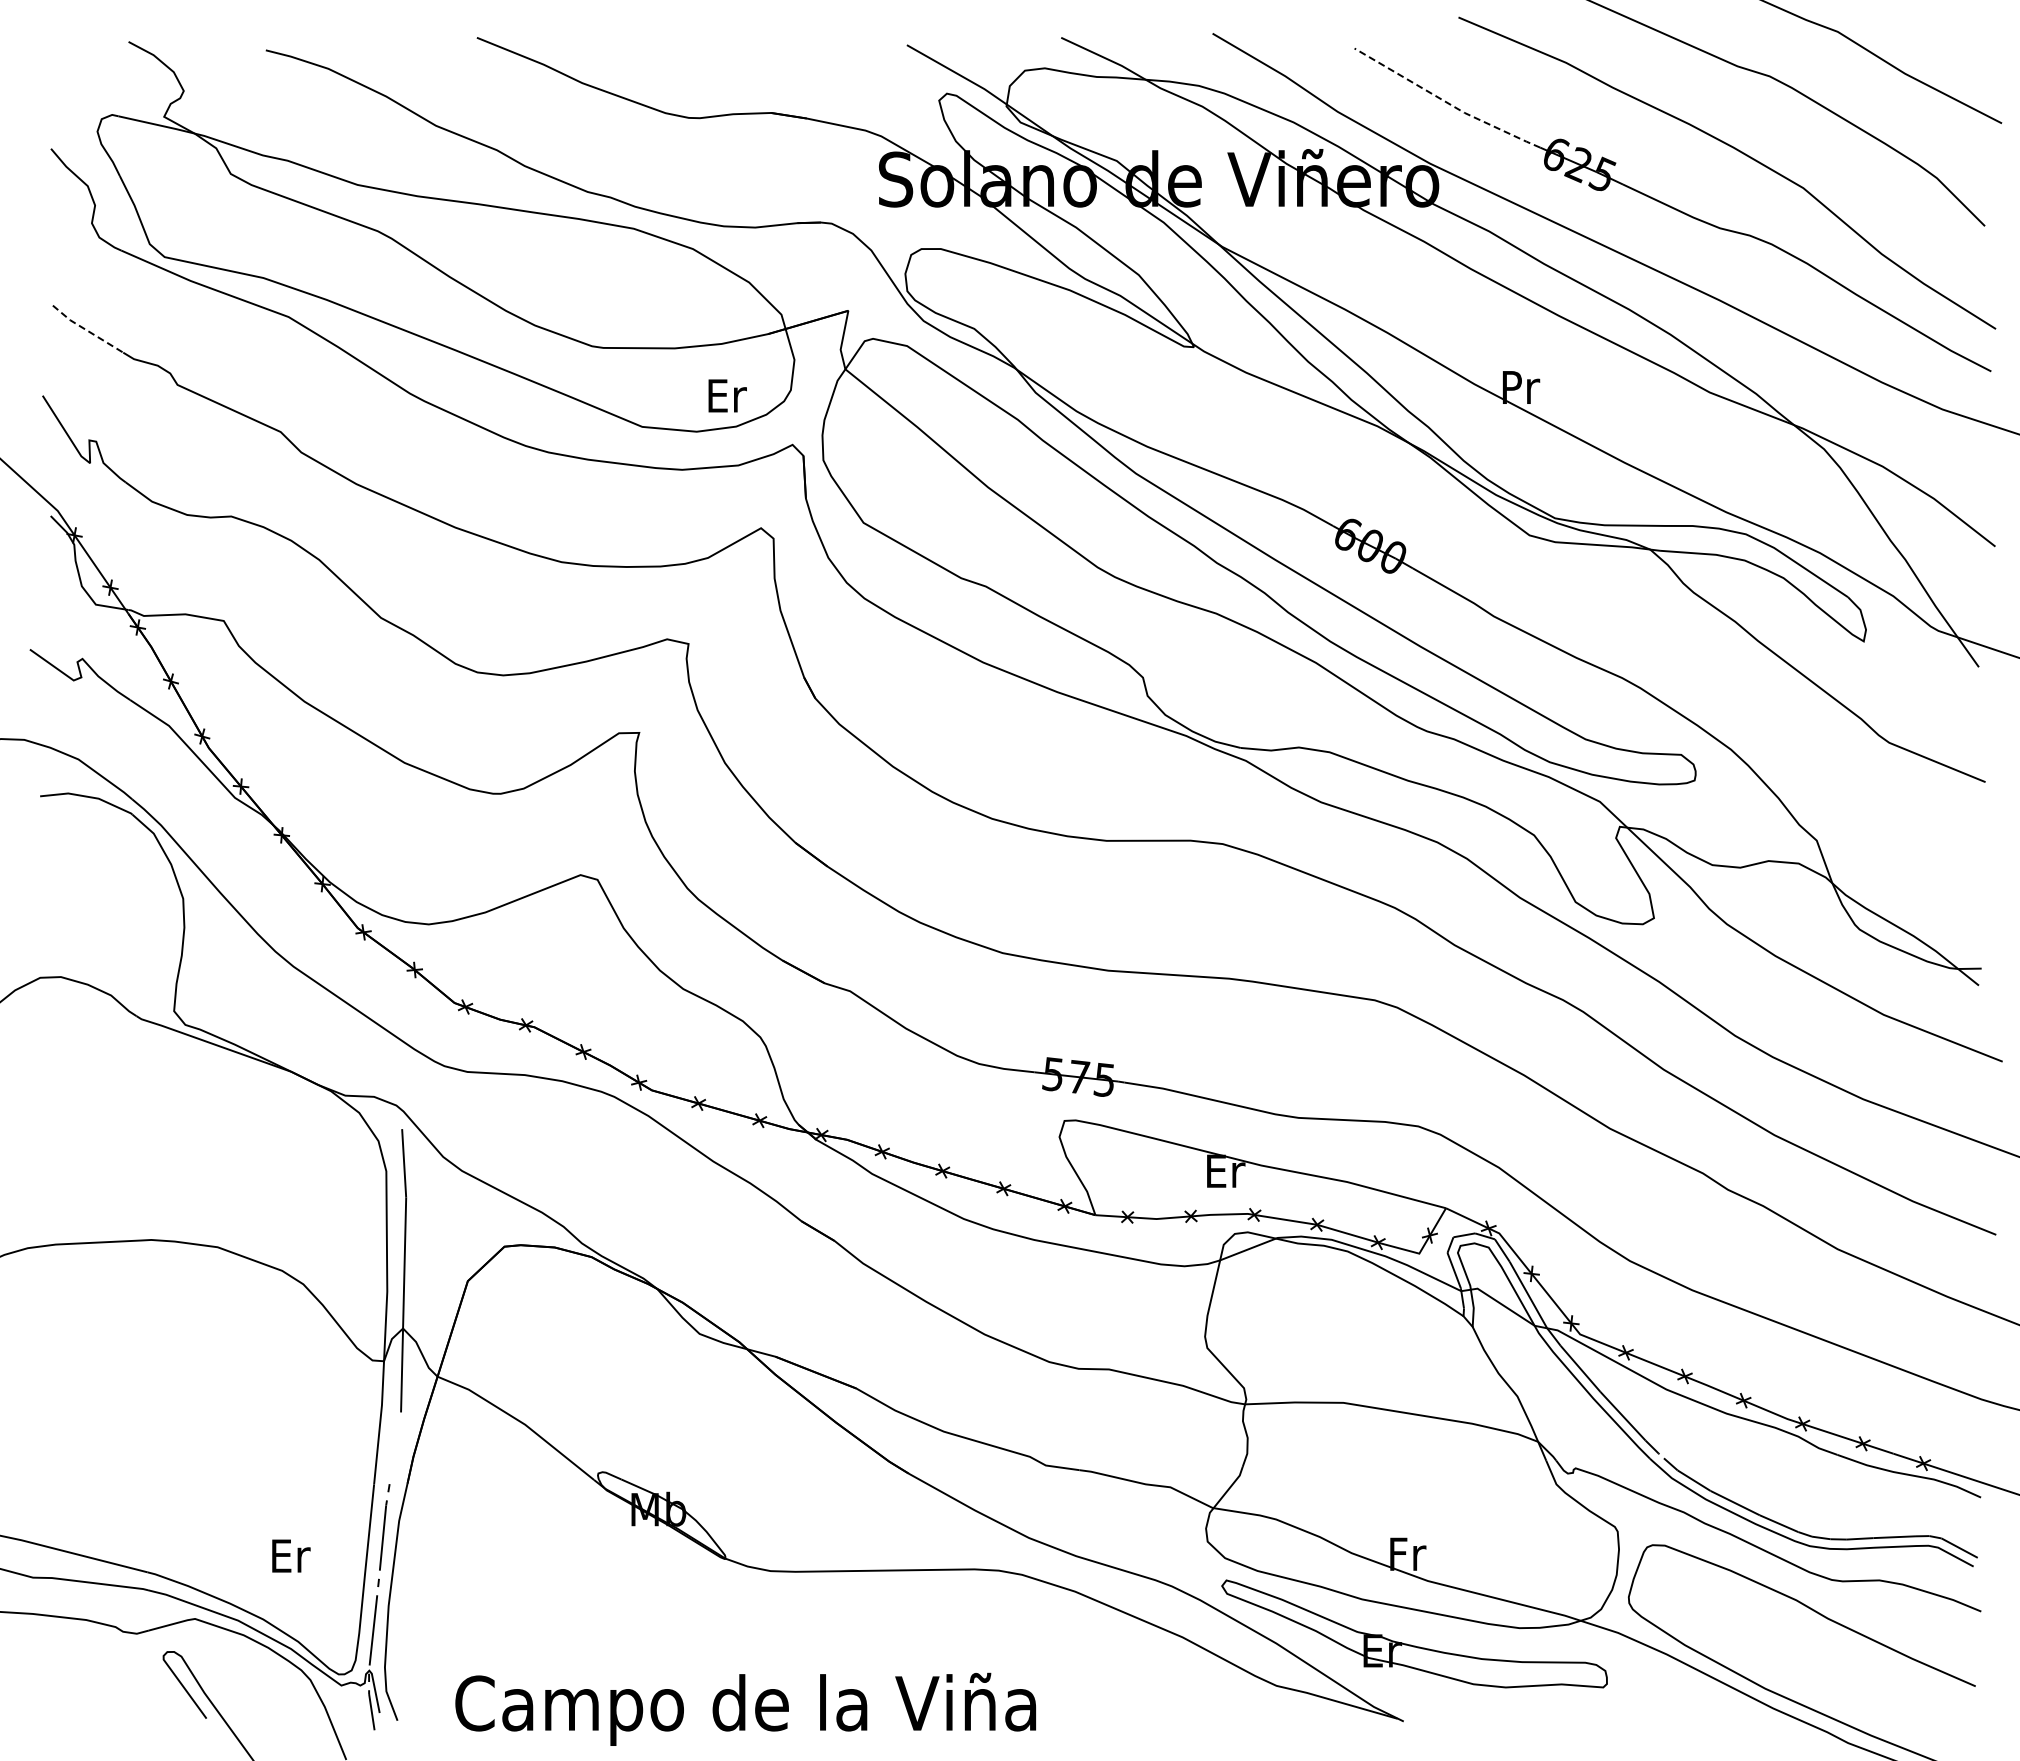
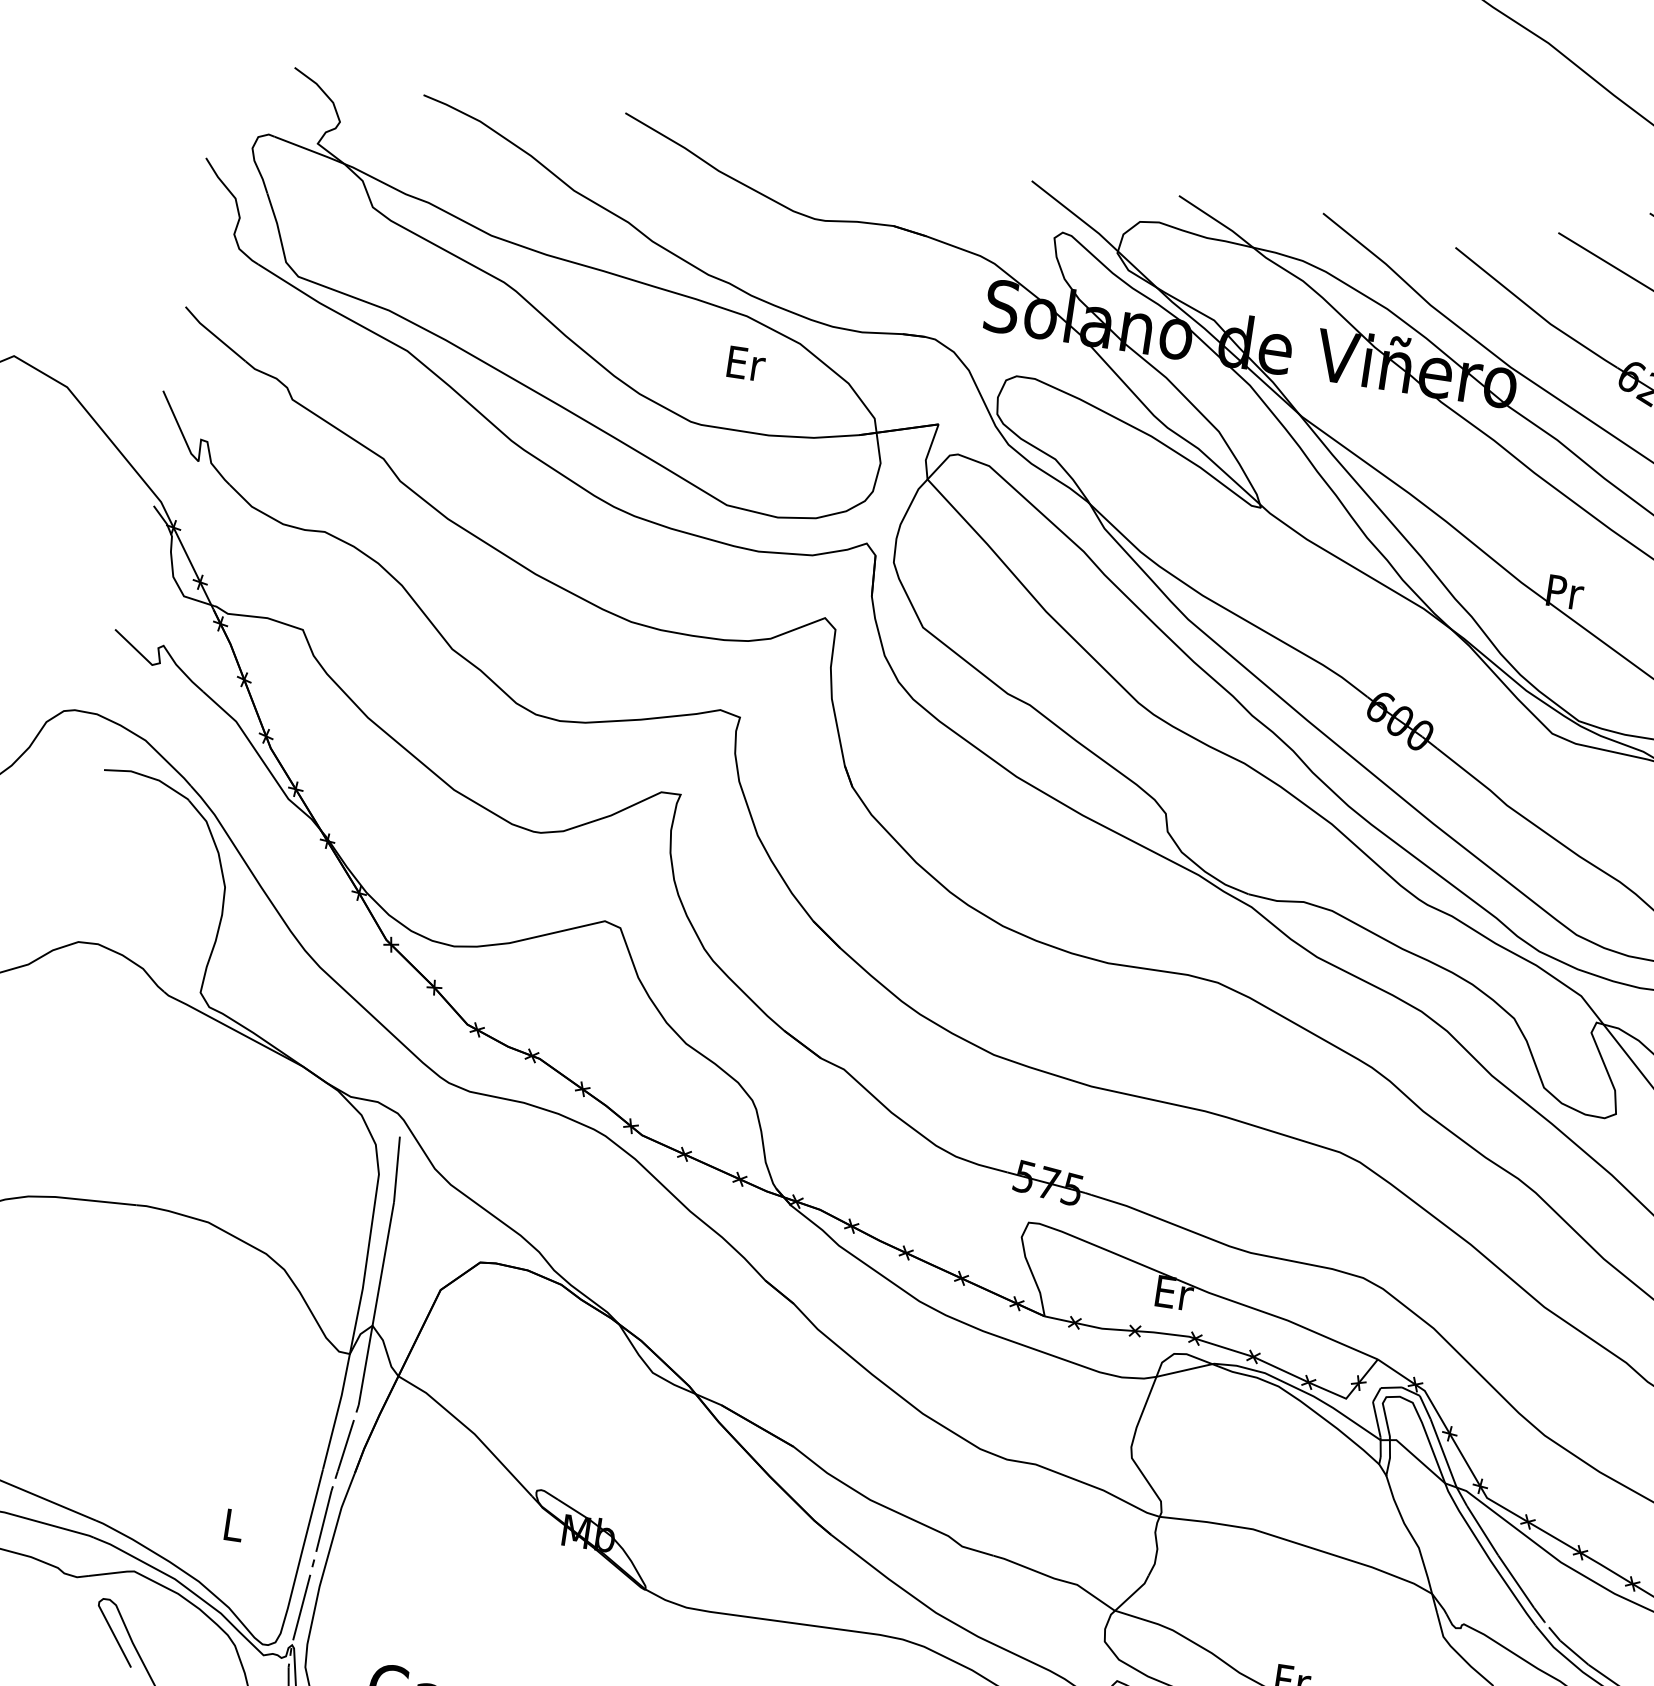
line: (1446, 102) -> (1534, 311), dashed -> solid
line: (87, 330) -> (214, 335), dashed -> solid
text: (727, 395) -> (746, 363), moved
line: (395, 1448) -> (348, 1438), added
text: (291, 1555) -> (234, 1525), Er -> L

